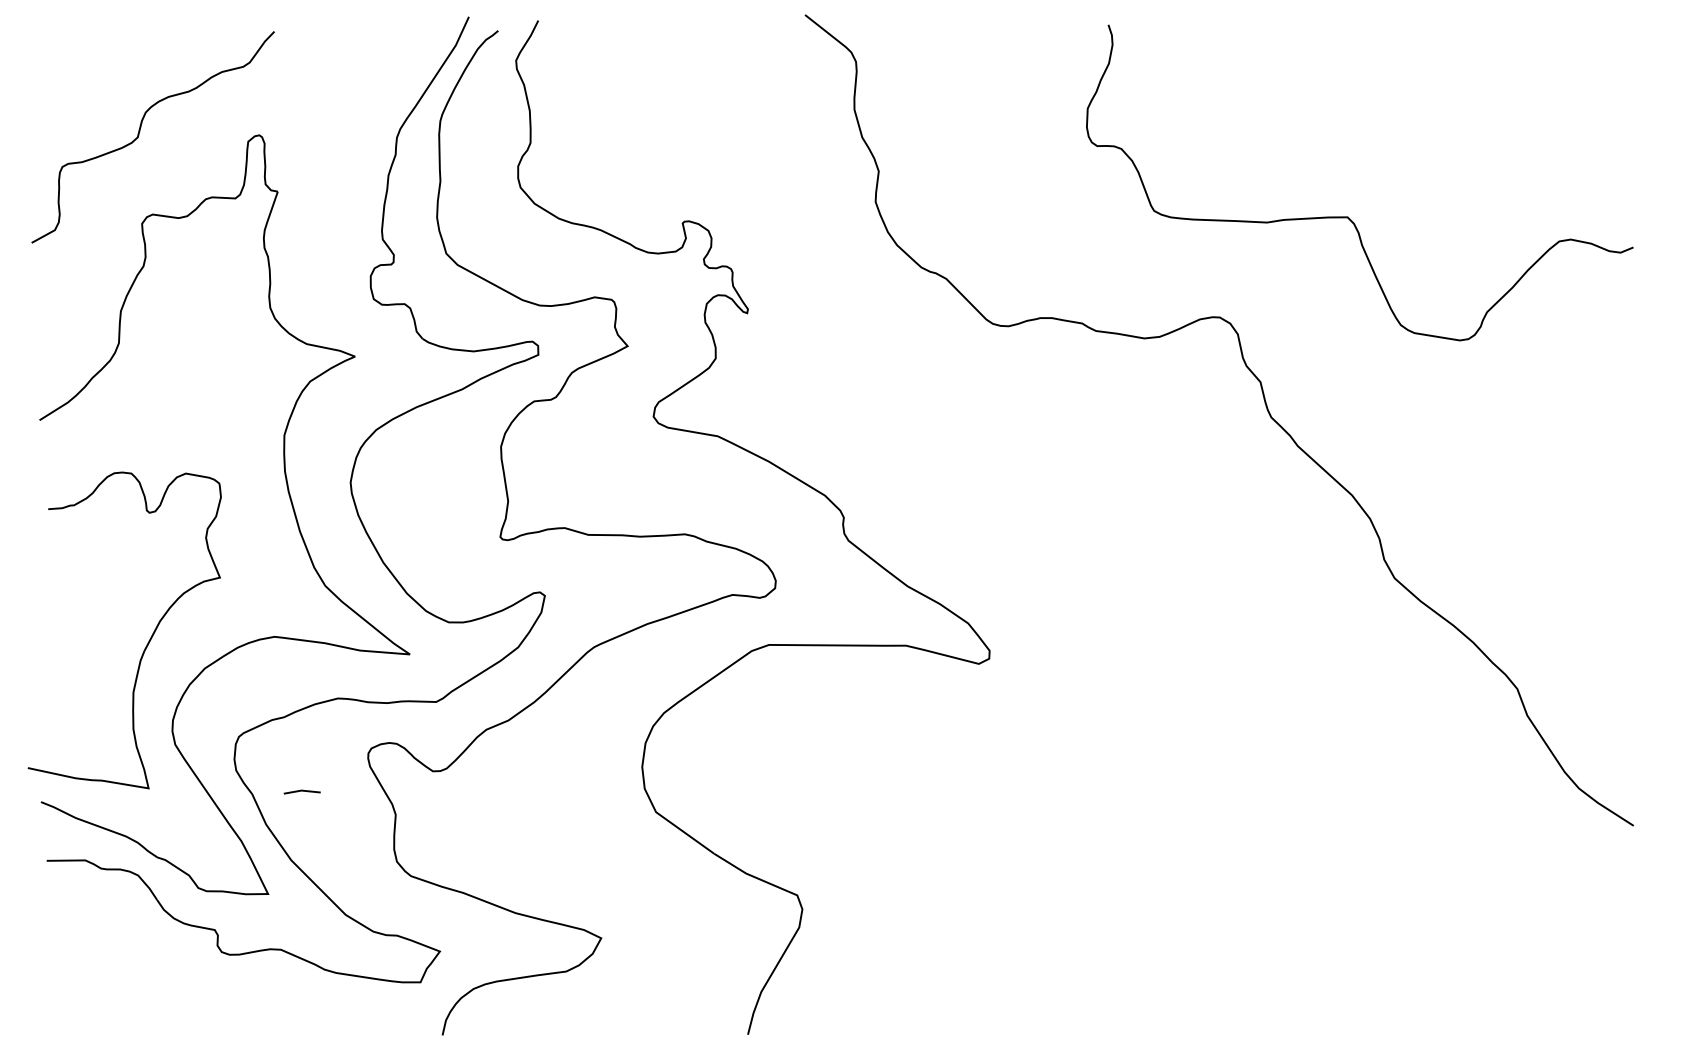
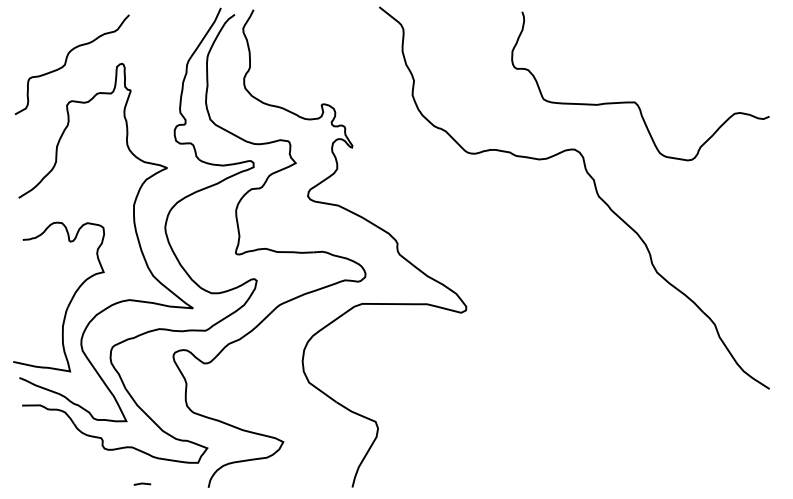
line: (302, 790) -> (142, 483), moved

